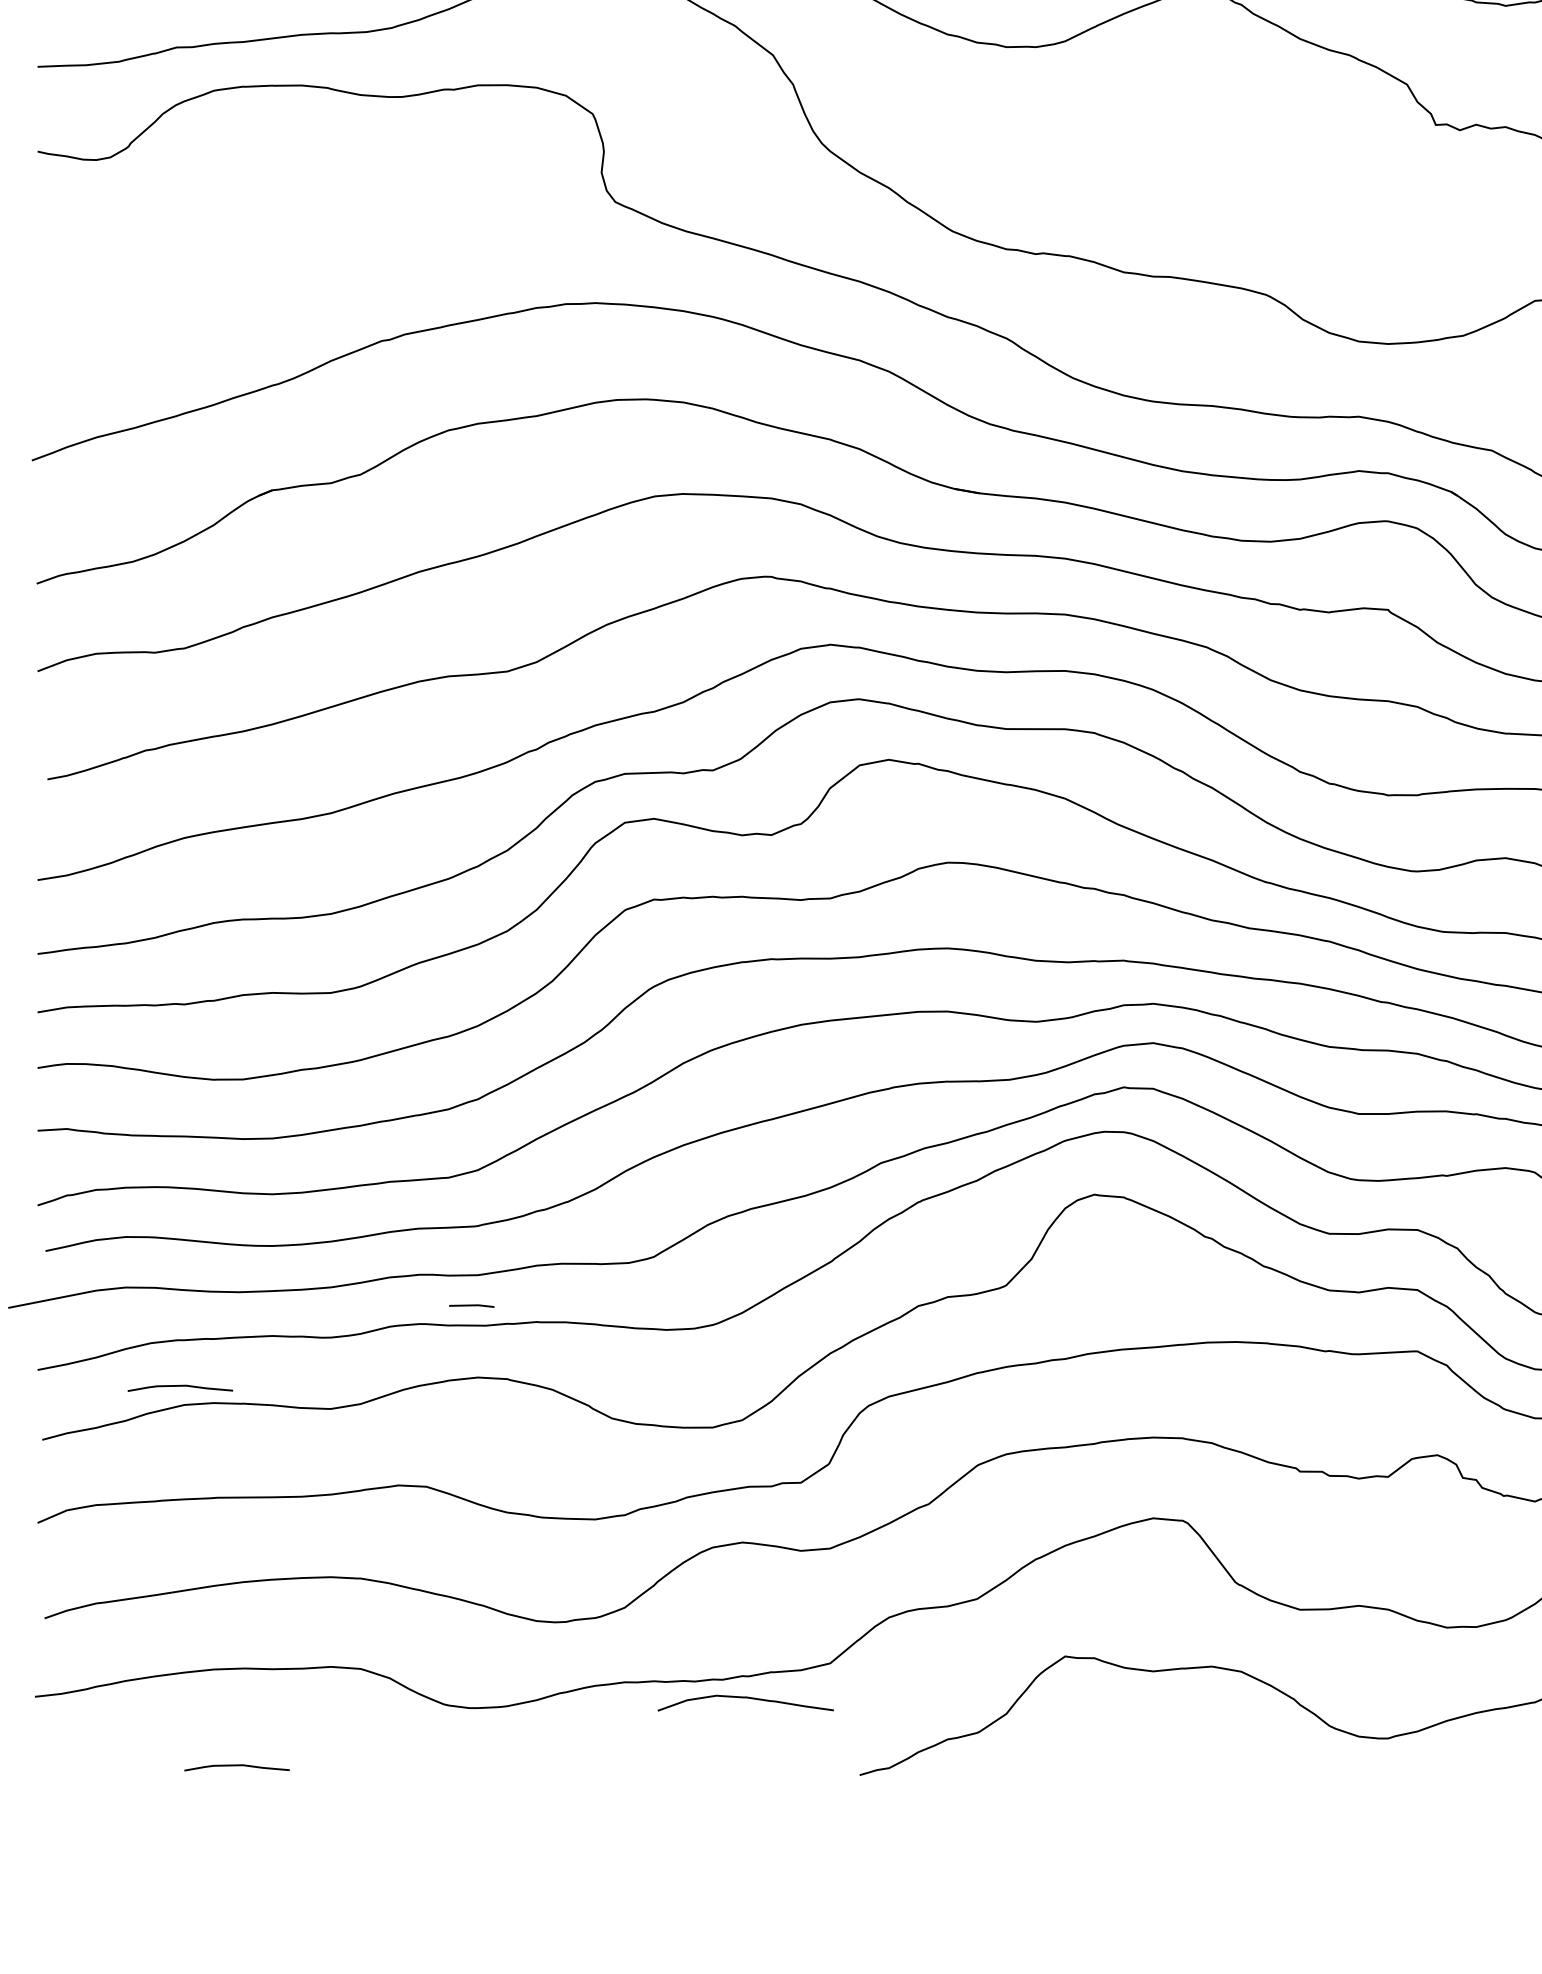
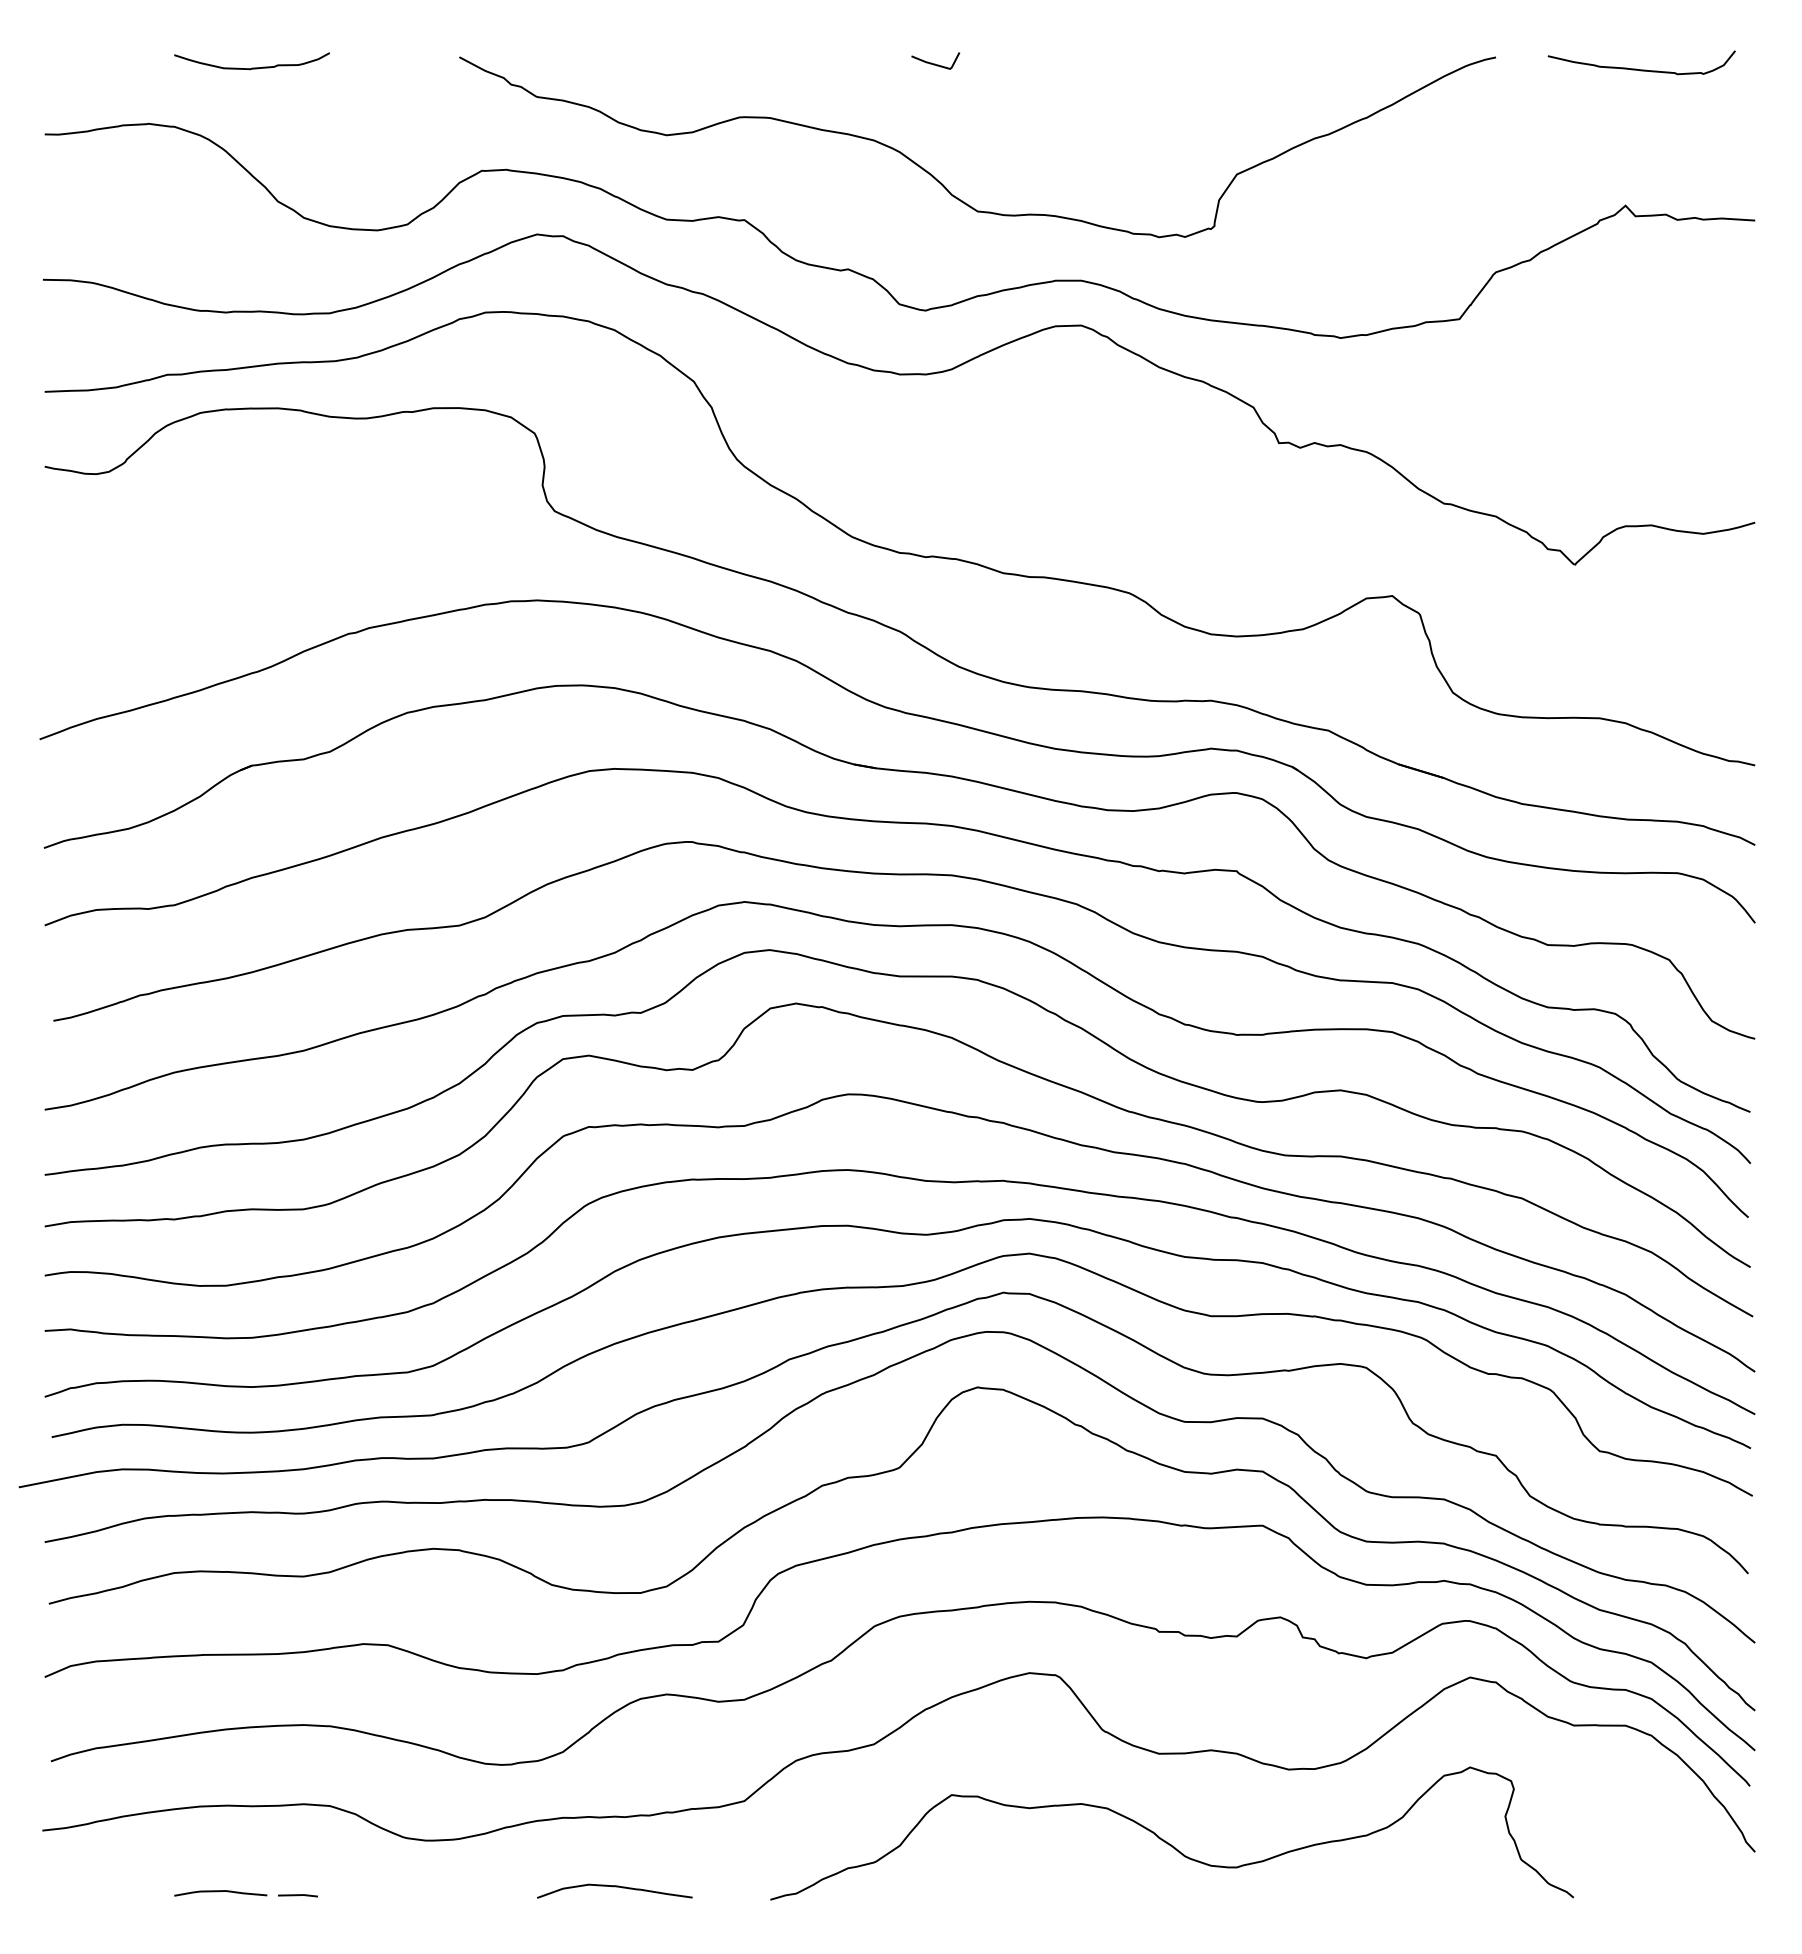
line: (471, 1305) -> (297, 1895), moved
curve: (178, 1387) -> (169, 1557), removed
curve: (744, 1698) -> (613, 1887), moved

